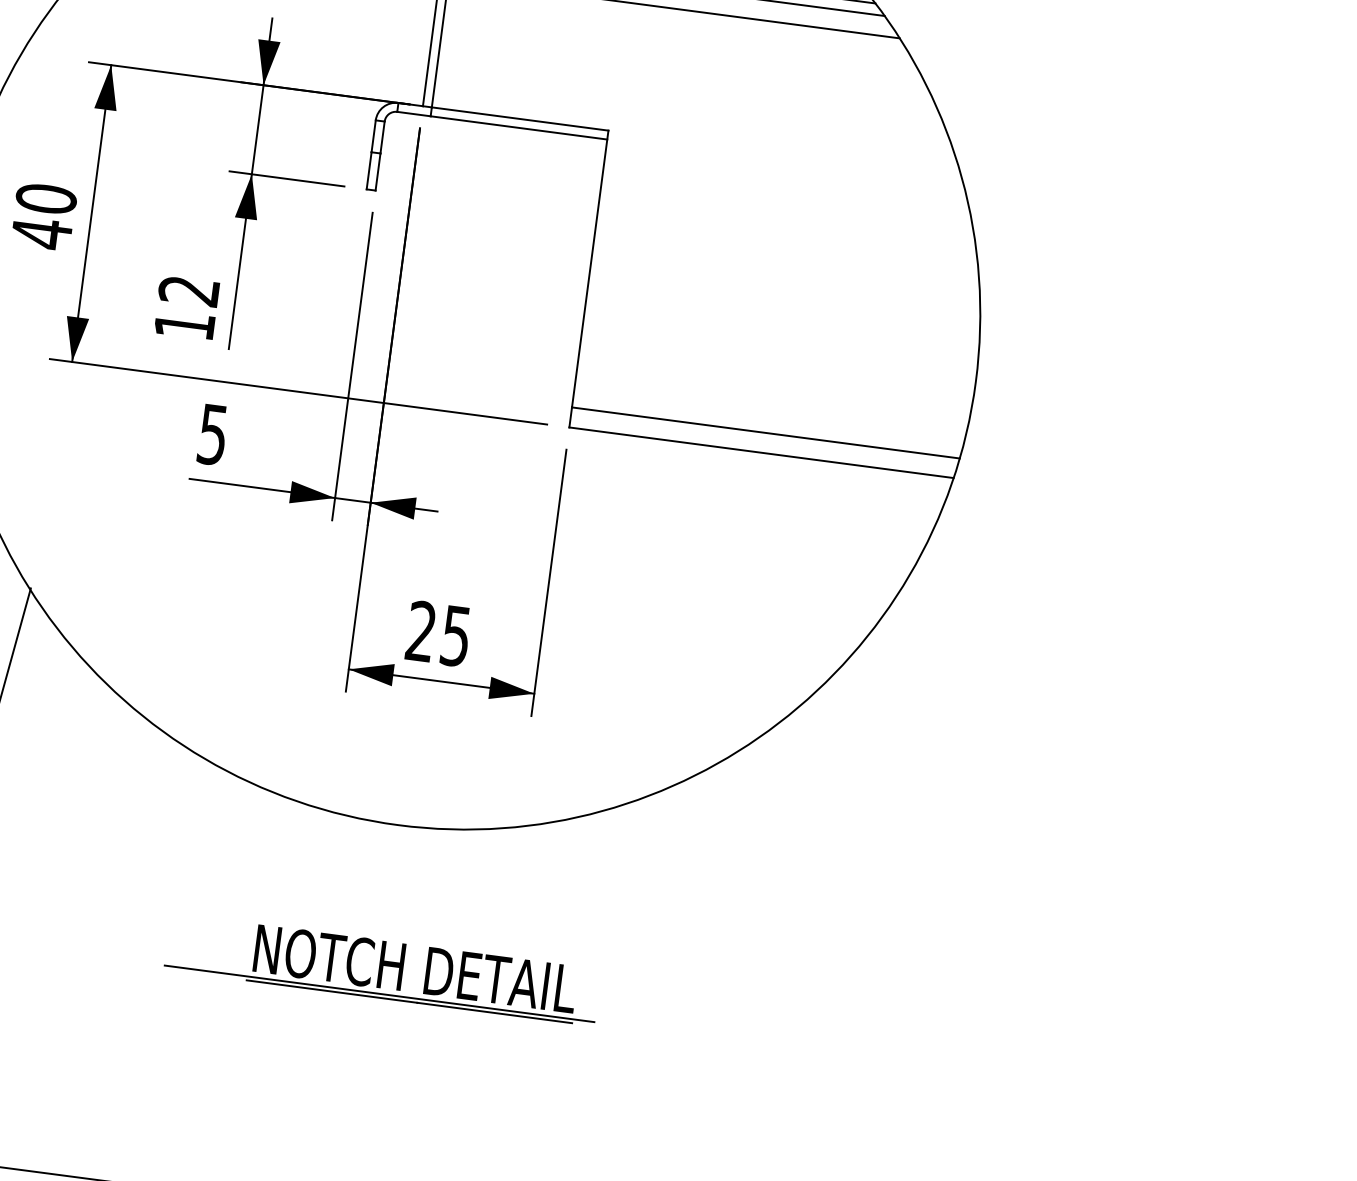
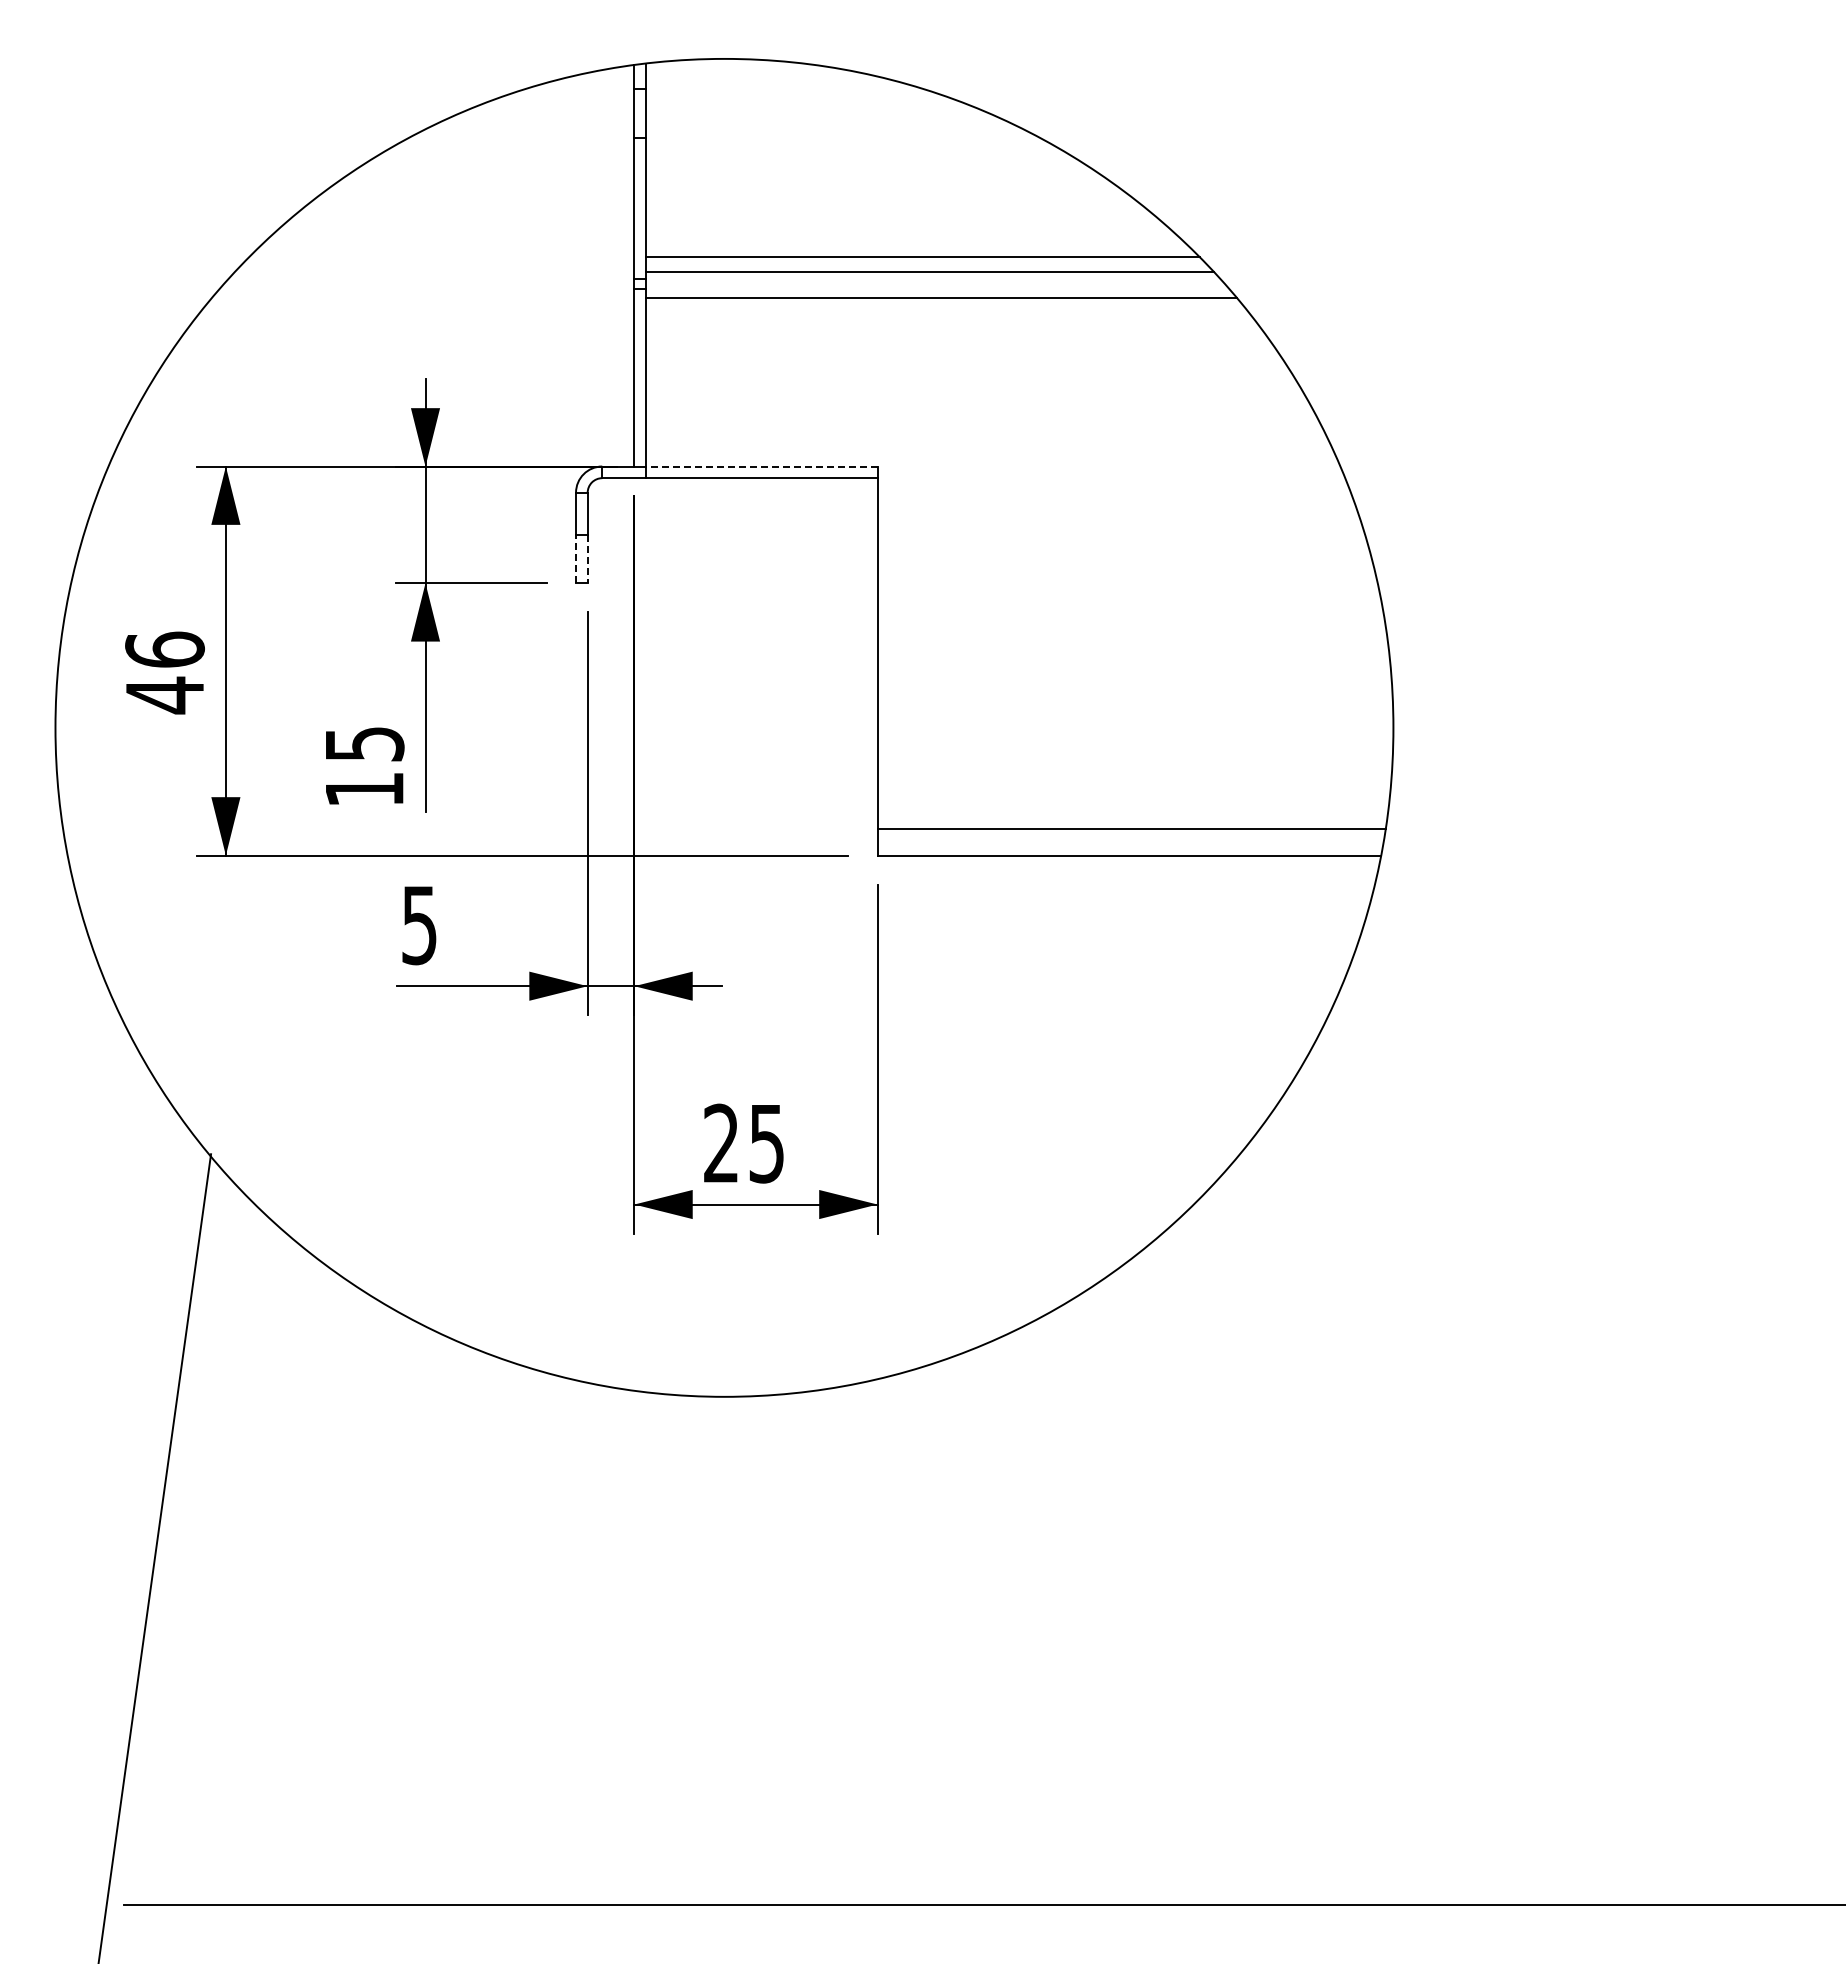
line: (519, 118) -> (761, 466), solid -> dashed
line: (369, 170) -> (576, 558), solid -> dashed
line: (377, 172) -> (587, 559), solid -> dashed
text: (46, 198) -> (164, 649), 40 -> 46
text: (189, 291) -> (364, 744), 12 -> 15
part: (383, 969) -> (729, 1585), removed

